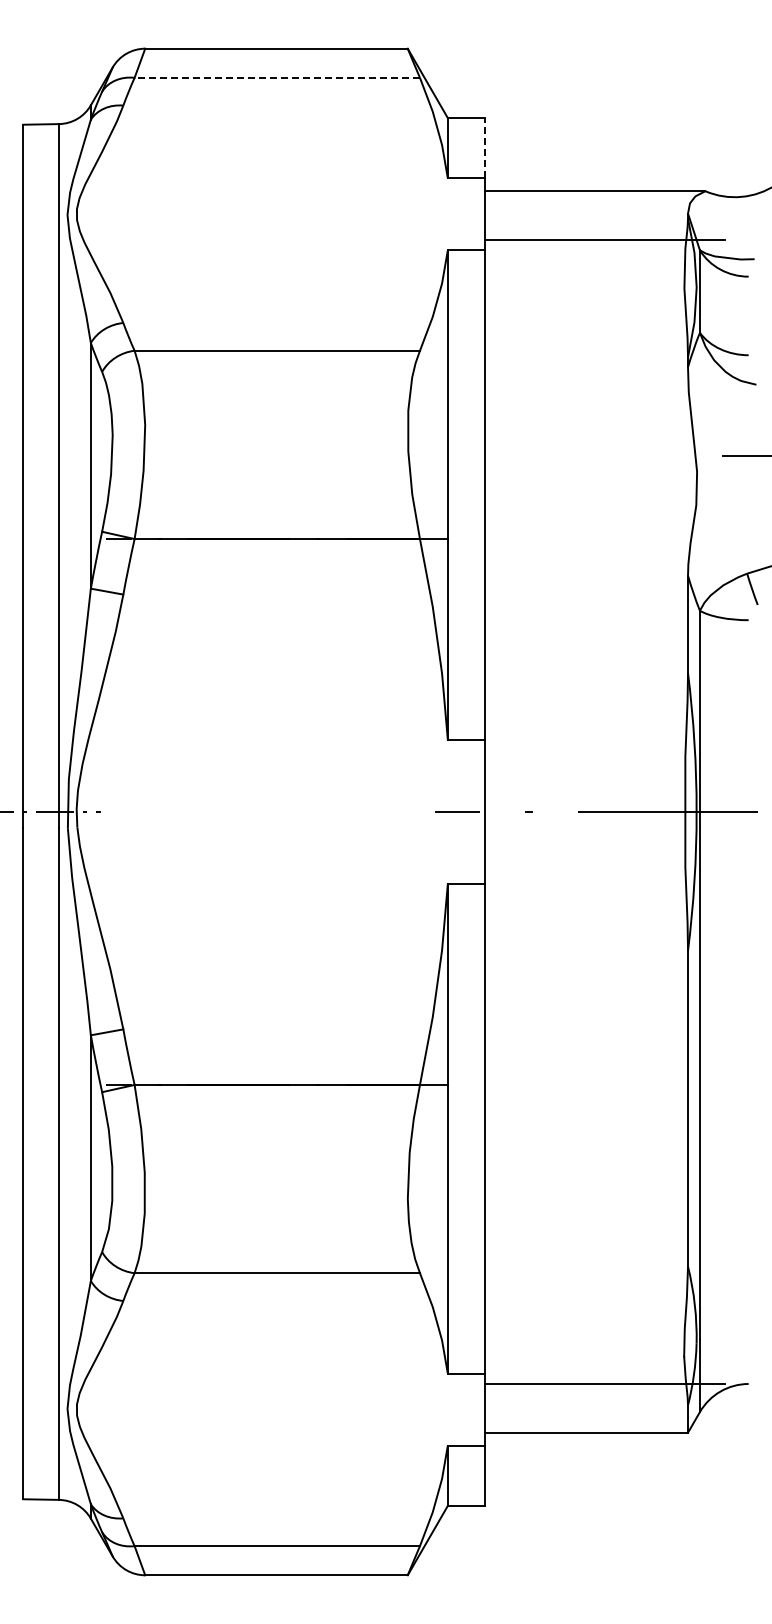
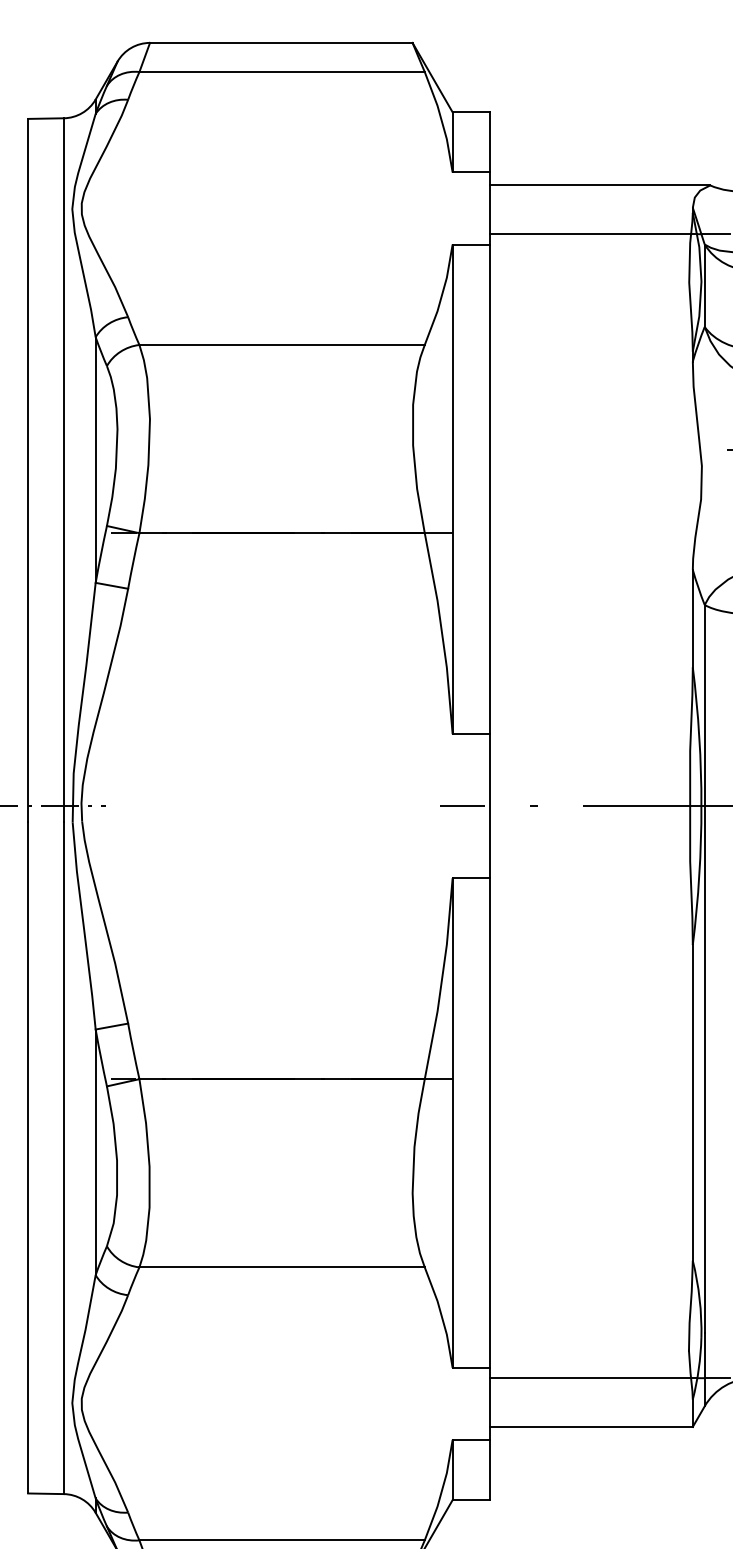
line: (277, 77) -> (282, 71), dashed -> solid
line: (485, 147) -> (490, 141), dashed -> solid

